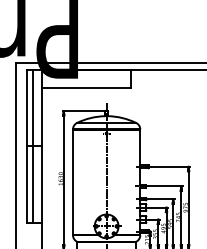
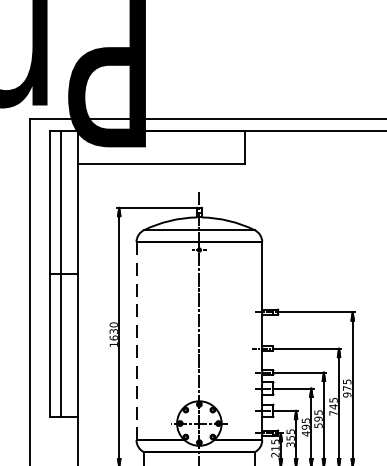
line: (73, 182) -> (137, 341), solid -> dashed

